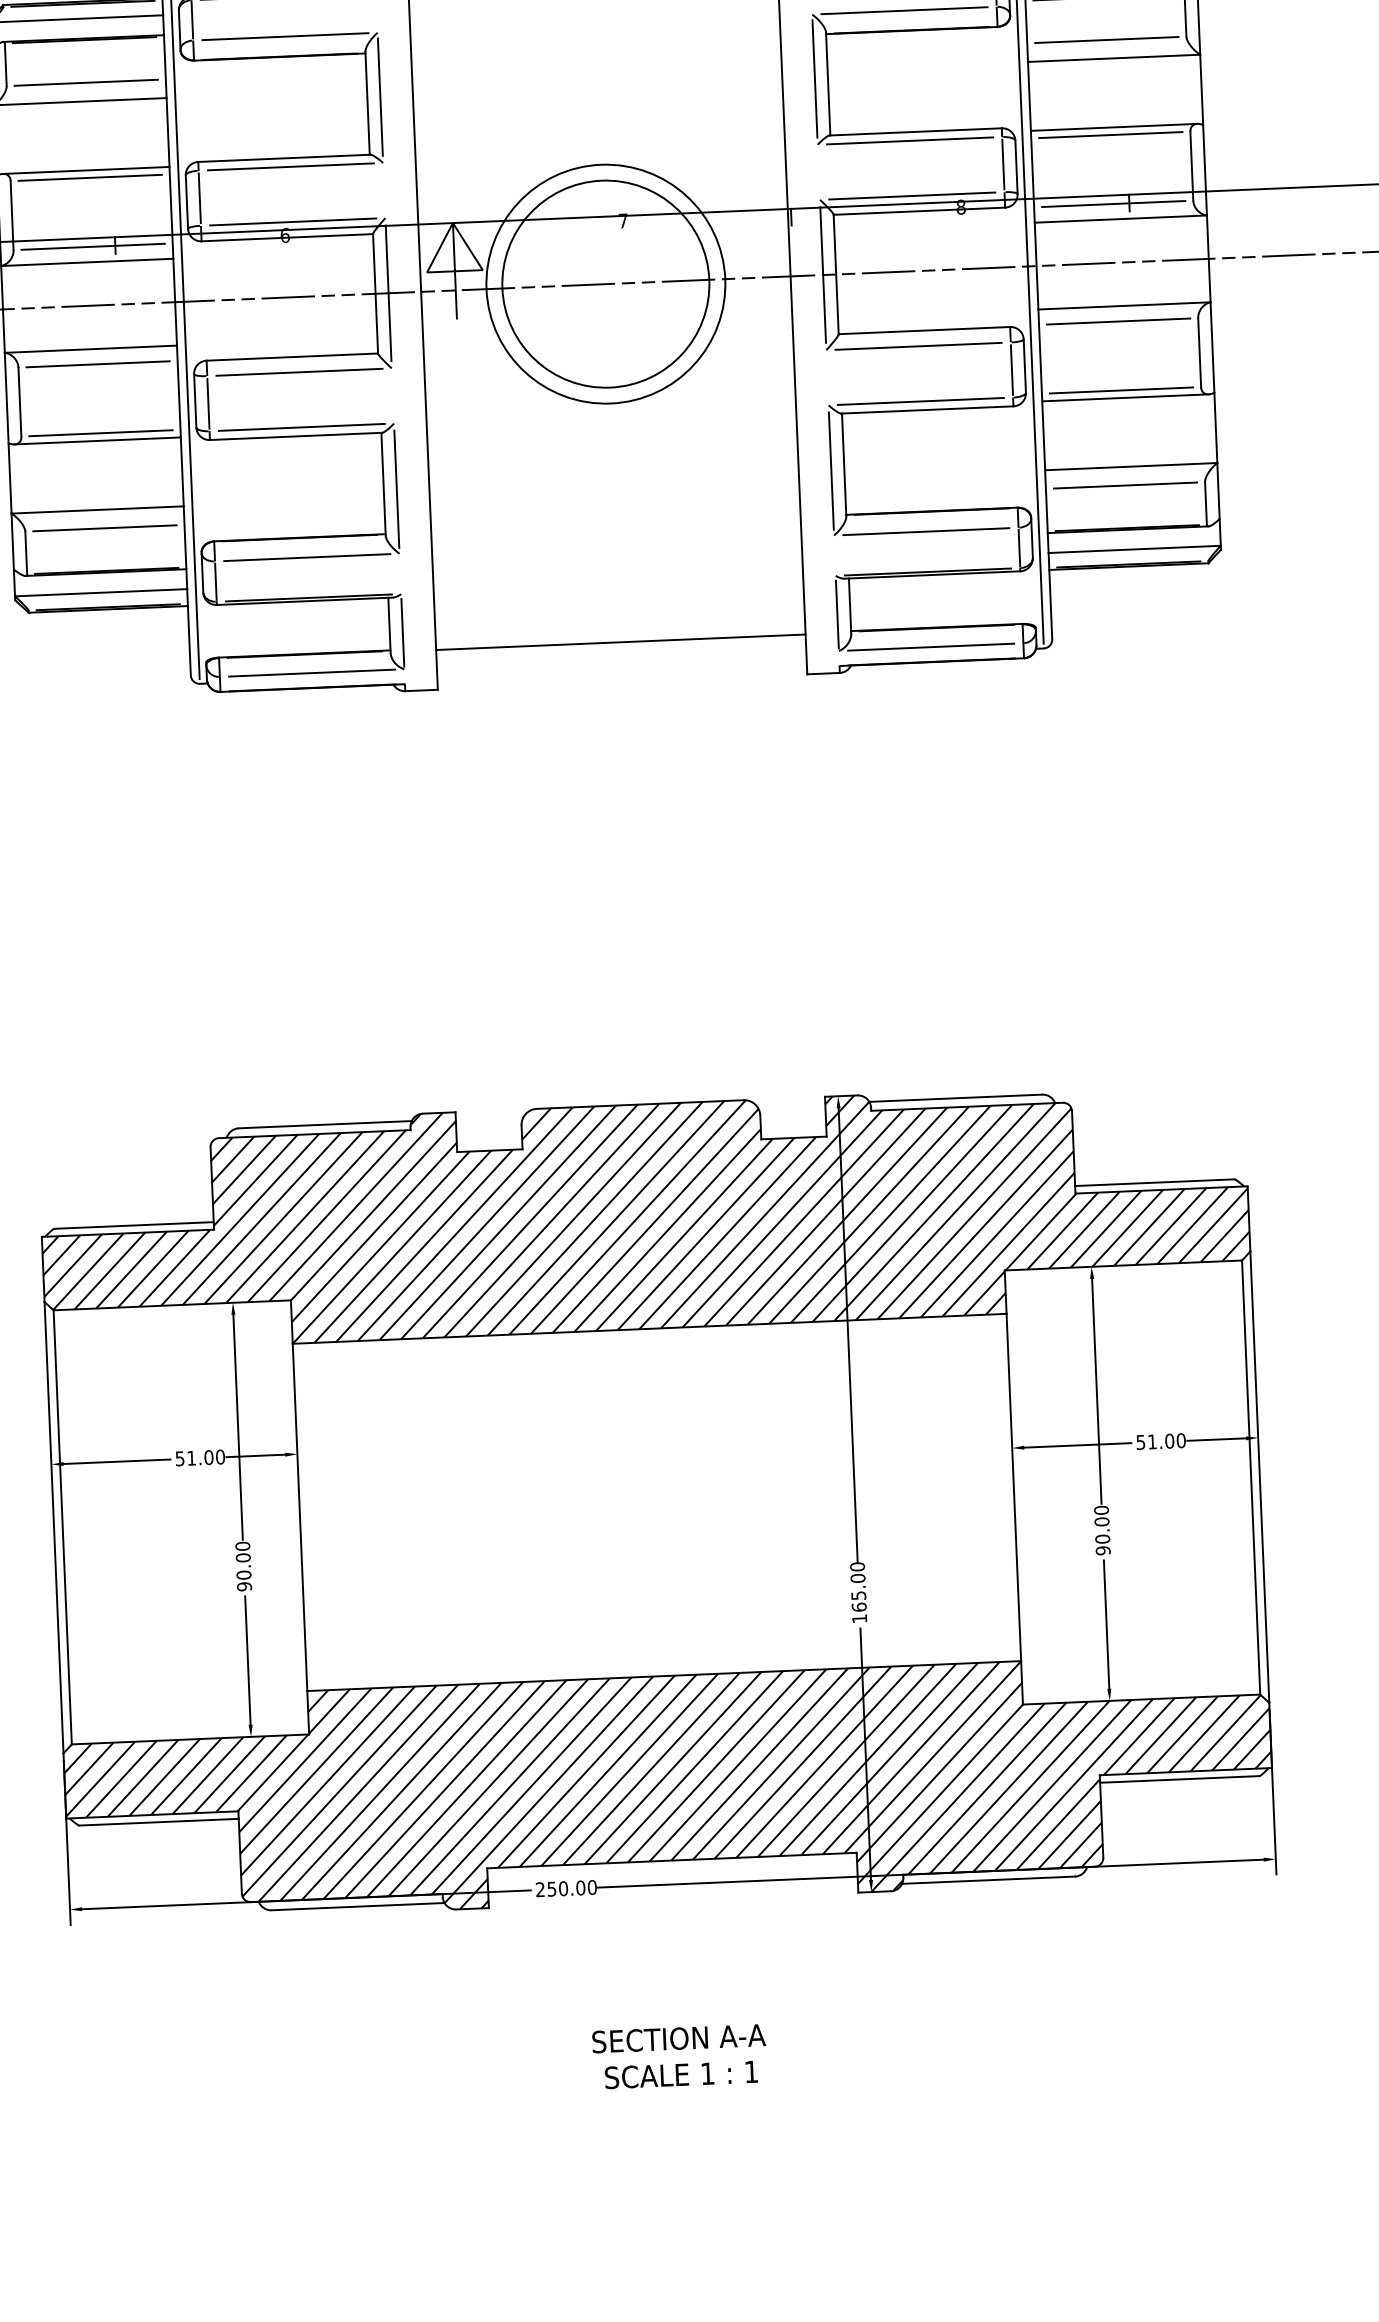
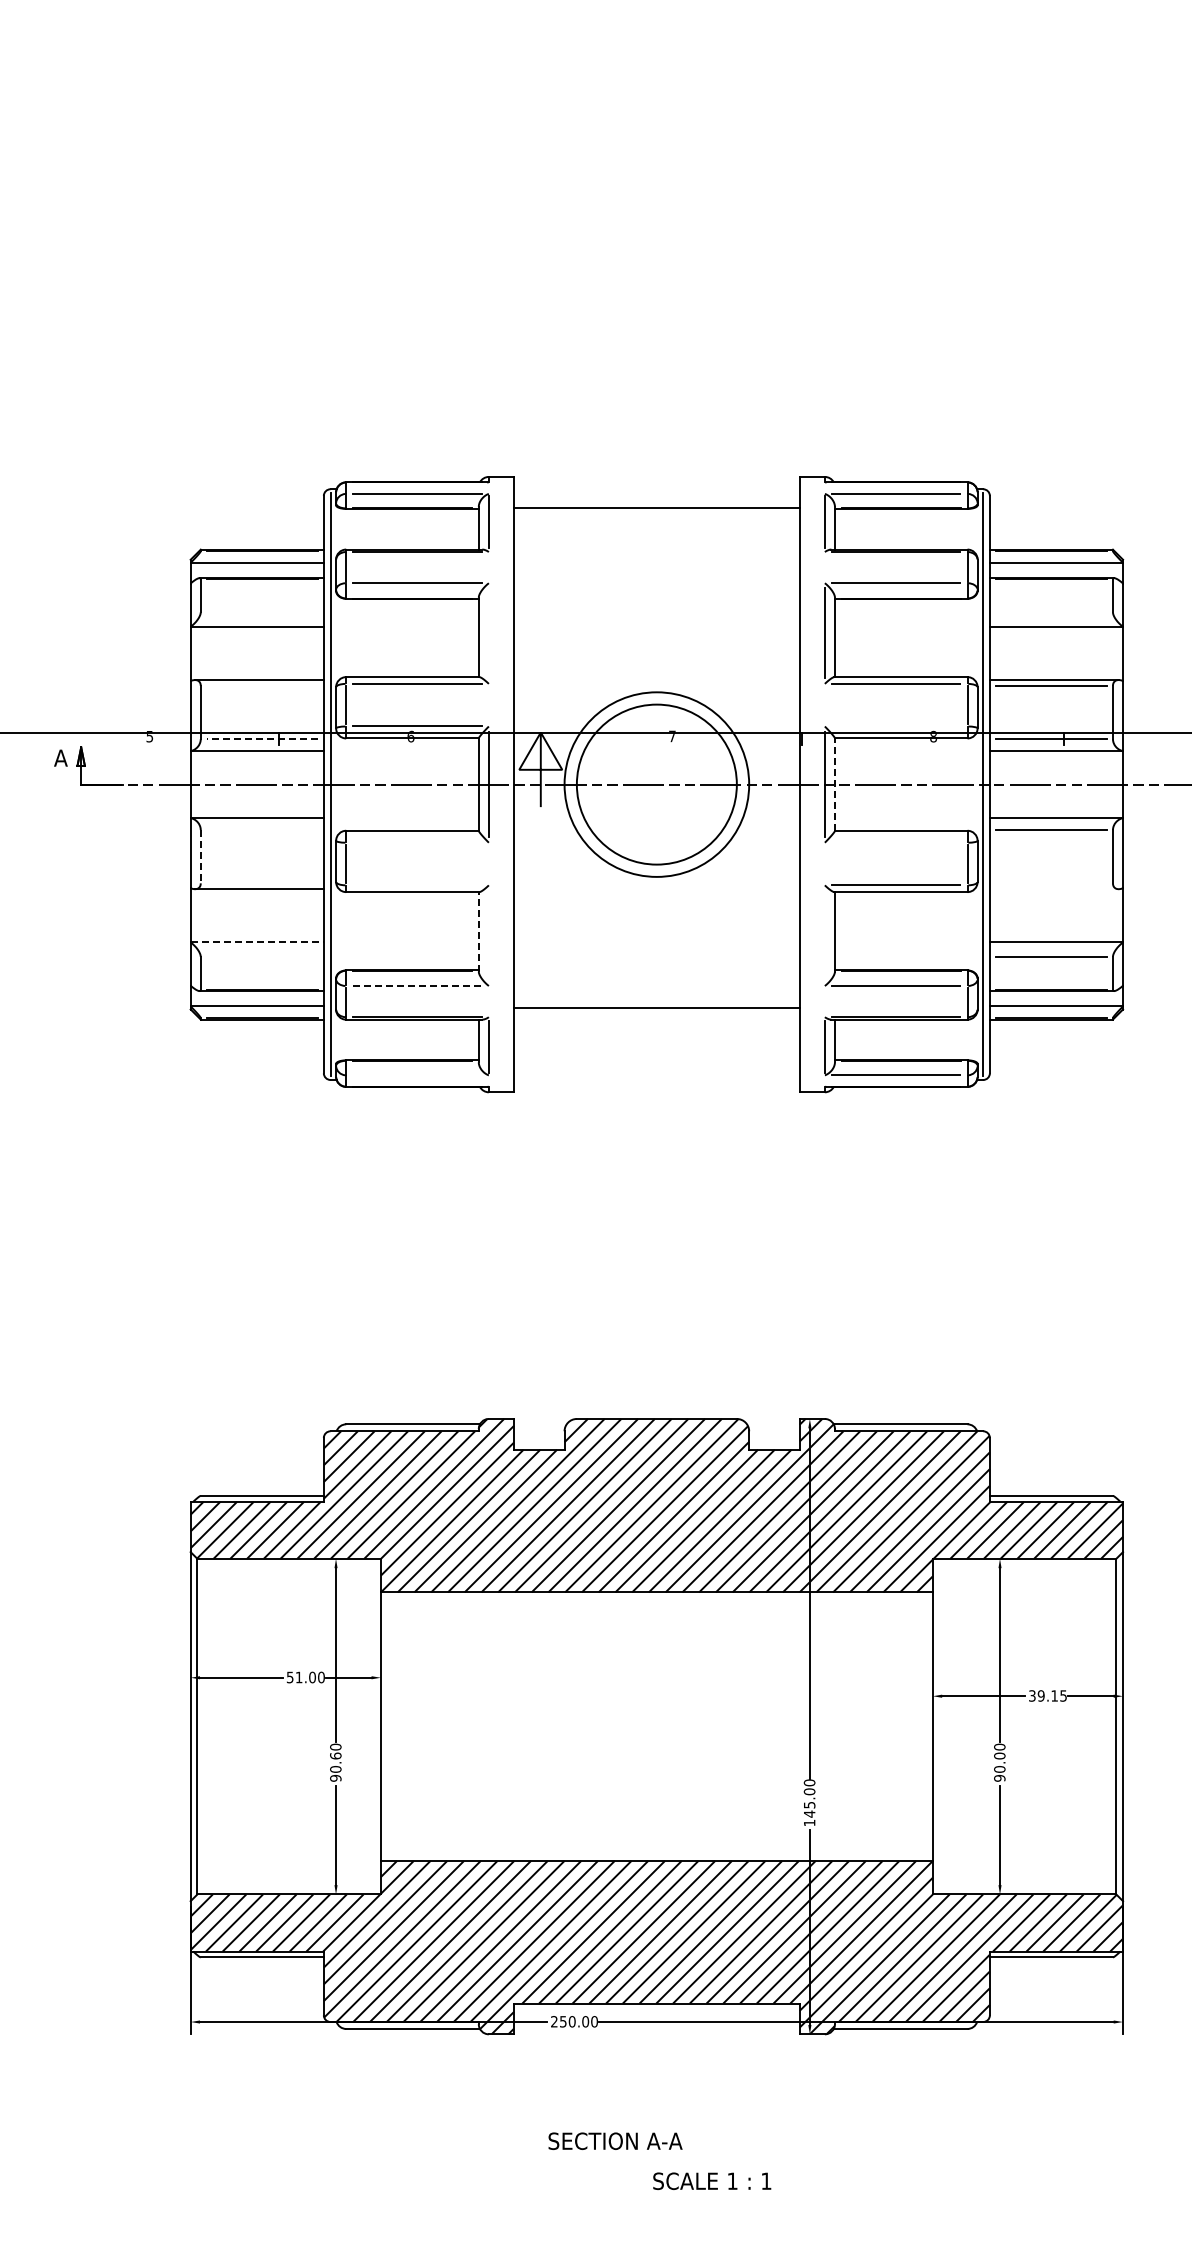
line: (1106, 40) -> (1051, 612), removed
line: (85, 82) -> (261, 612), removed
line: (379, 96) -> (488, 632), removed
line: (89, 177) -> (261, 685), removed
line: (912, 196) -> (896, 726), removed
line: (92, 247) -> (261, 739), solid -> dashed
line: (835, 274) -> (834, 784), solid -> dashed
line: (918, 346) -> (896, 842), removed
line: (97, 364) -> (261, 830), removed
line: (299, 371) -> (417, 842), removed
line: (1121, 390) -> (1051, 883), removed
line: (1124, 398) -> (1053, 889), removed
line: (19, 401) -> (200, 856), solid -> dashed
line: (301, 427) -> (417, 885), removed
line: (99, 433) -> (261, 883), removed
line: (830, 470) -> (824, 935), removed
line: (383, 483) -> (478, 931), solid -> dashed
line: (396, 488) -> (488, 935), removed
line: (97, 509) -> (257, 942), solid -> dashed
line: (103, 527) -> (261, 956), removed
line: (308, 558) -> (418, 986), solid -> dashed
line: (620, 642) -> (656, 1007), moved
line: (312, 673) -> (417, 1075), removed
text: (1160, 1440) -> (1047, 1695), 51.00 -> 39.15
text: (242, 1557) -> (335, 1755), 90.00 -> 90.60
text: (859, 1606) -> (809, 1813), 165.00 -> 145.00
text: (678, 2037) -> (615, 2140), moved
text: (681, 2073) -> (712, 2180), moved

